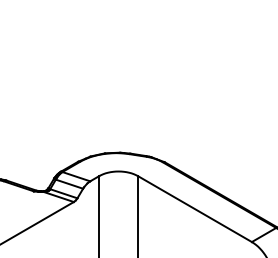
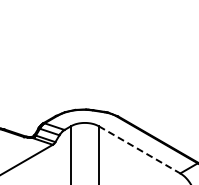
line: (196, 209) -> (140, 150), solid -> dashed

